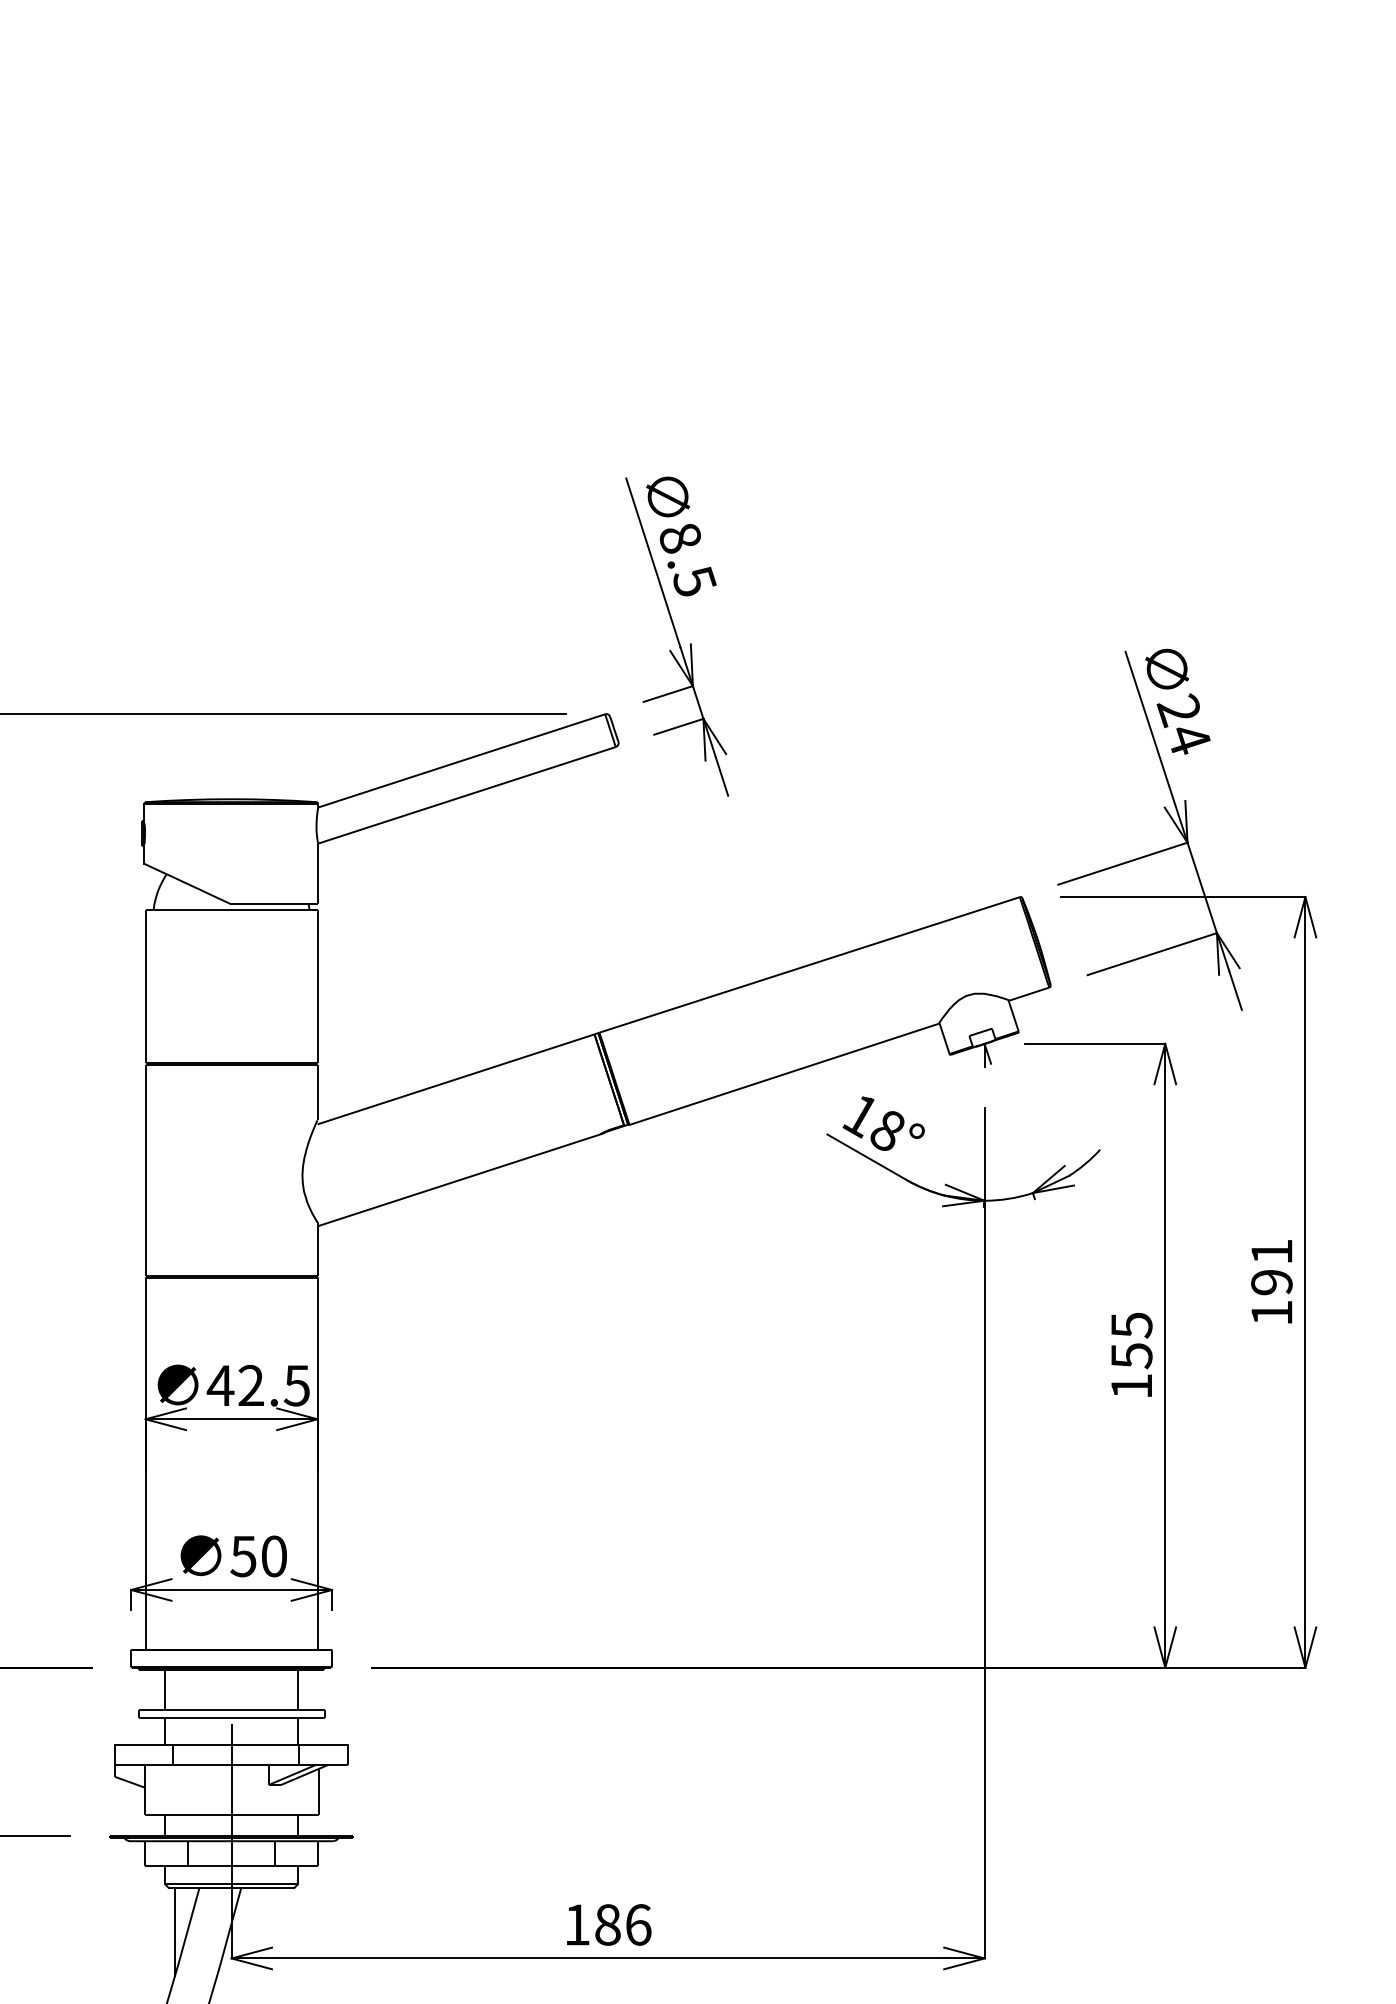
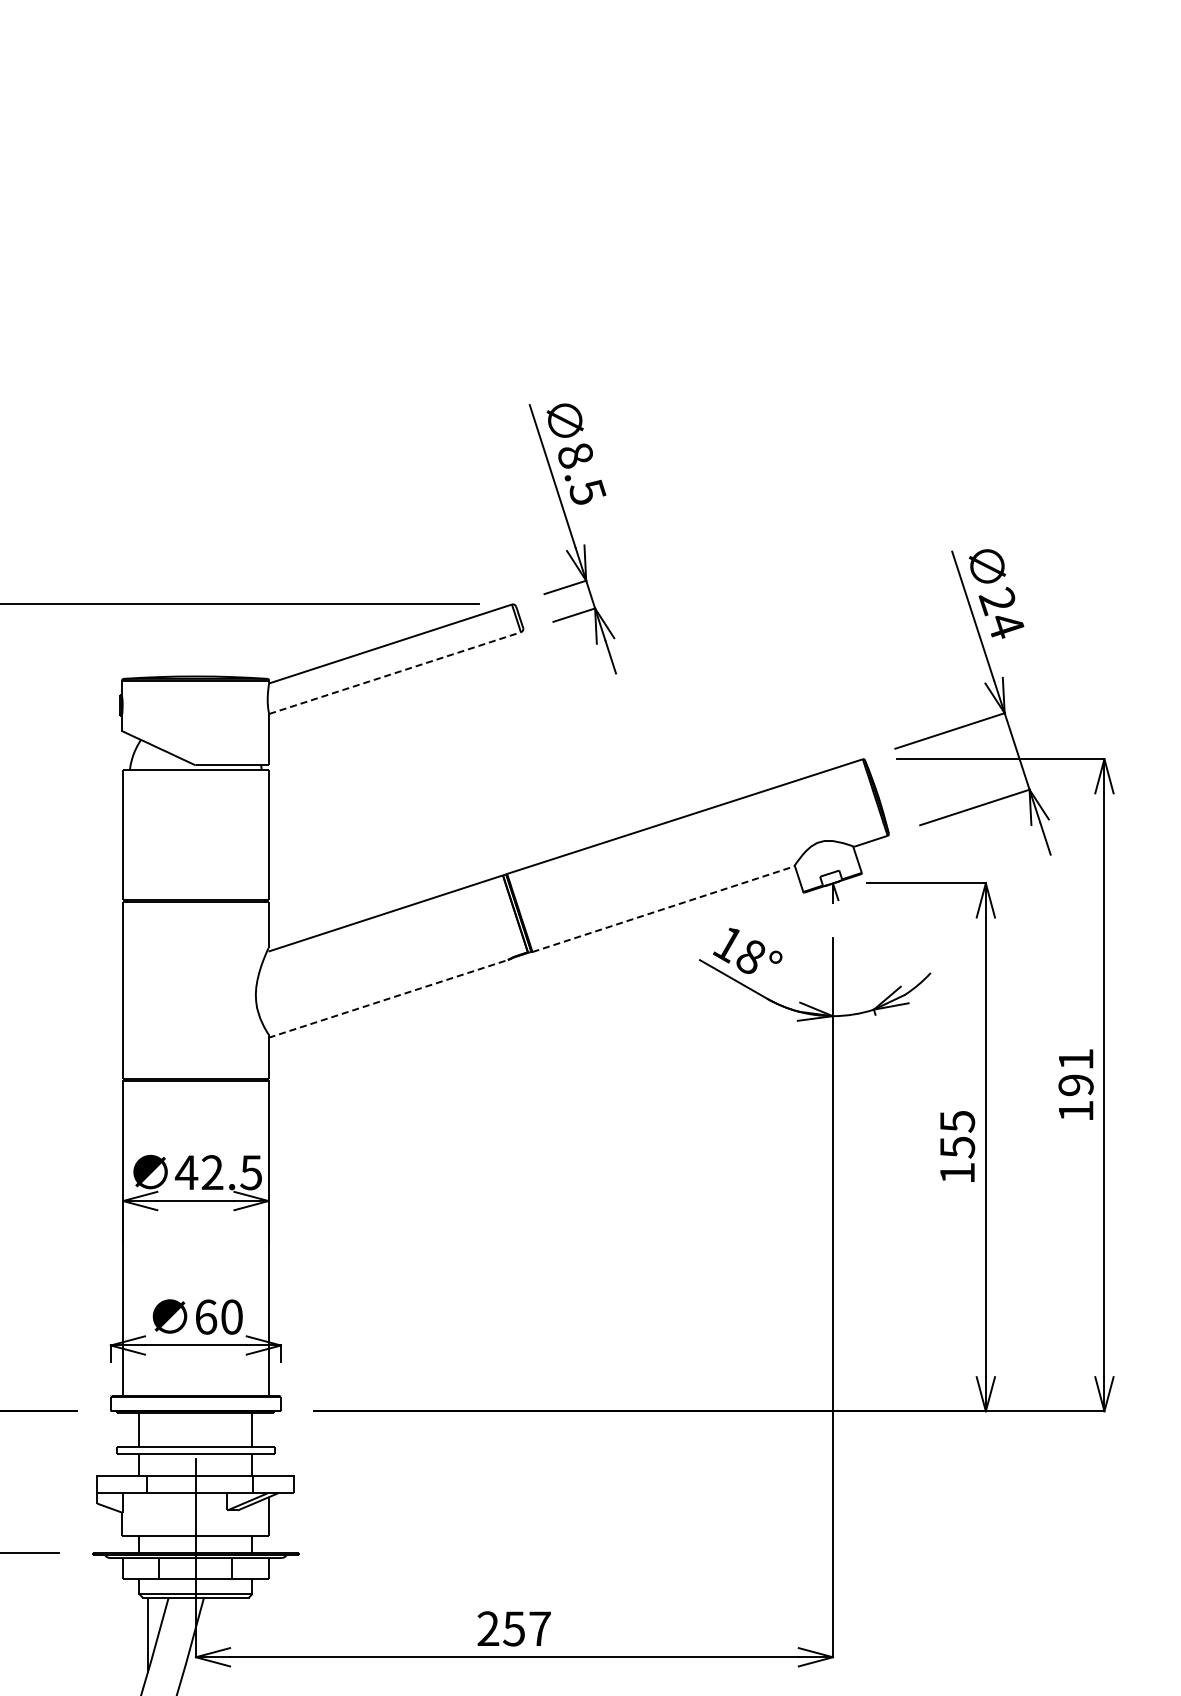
line: (467, 795) -> (395, 673), solid -> dashed
line: (784, 1074) -> (663, 909), solid -> dashed
line: (459, 1179) -> (388, 998), solid -> dashed
text: (242, 1555) -> (205, 1316), 50 -> 60
text: (608, 1924) -> (514, 1628), 186 -> 257

